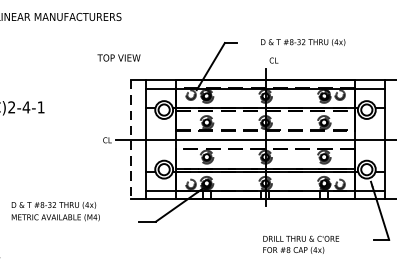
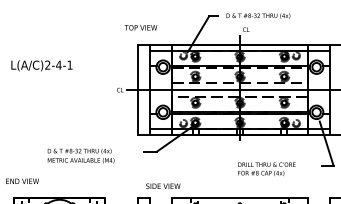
text: (303, 41) -> (258, 15), moved
text: (118, 57) -> (140, 27), moved
line: (131, 140) -> (138, 90), dashed -> solid
text: (54, 210) -> (80, 155), moved

